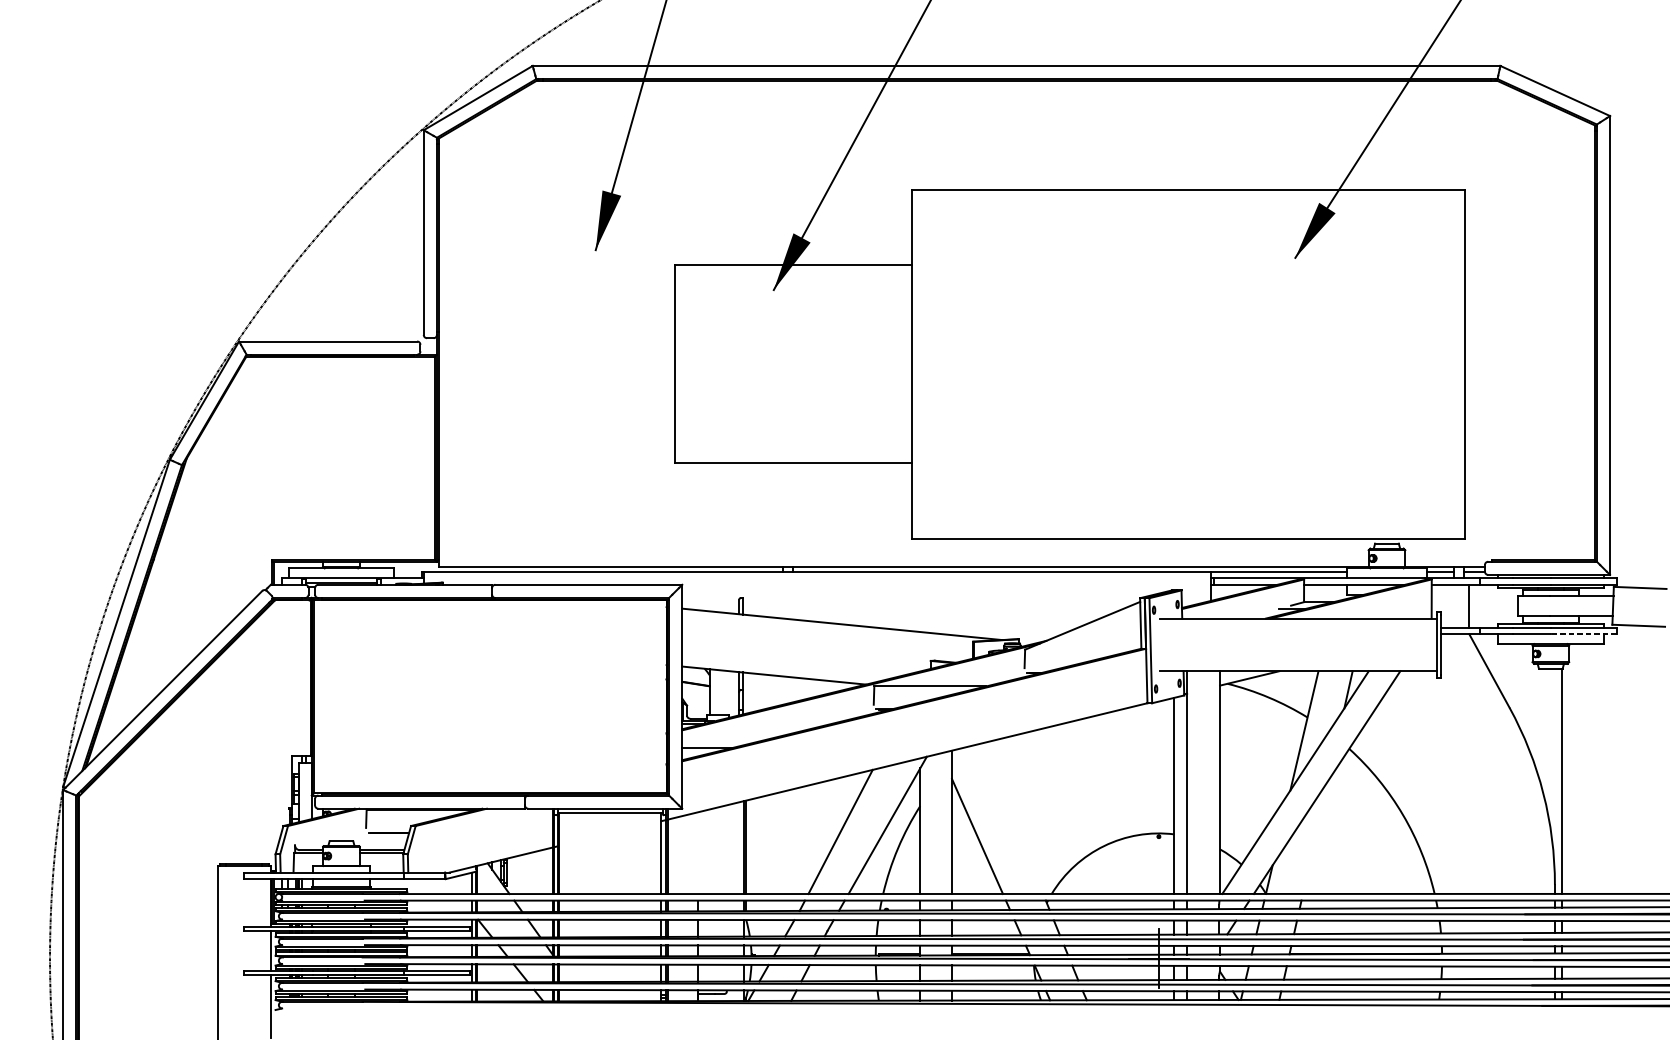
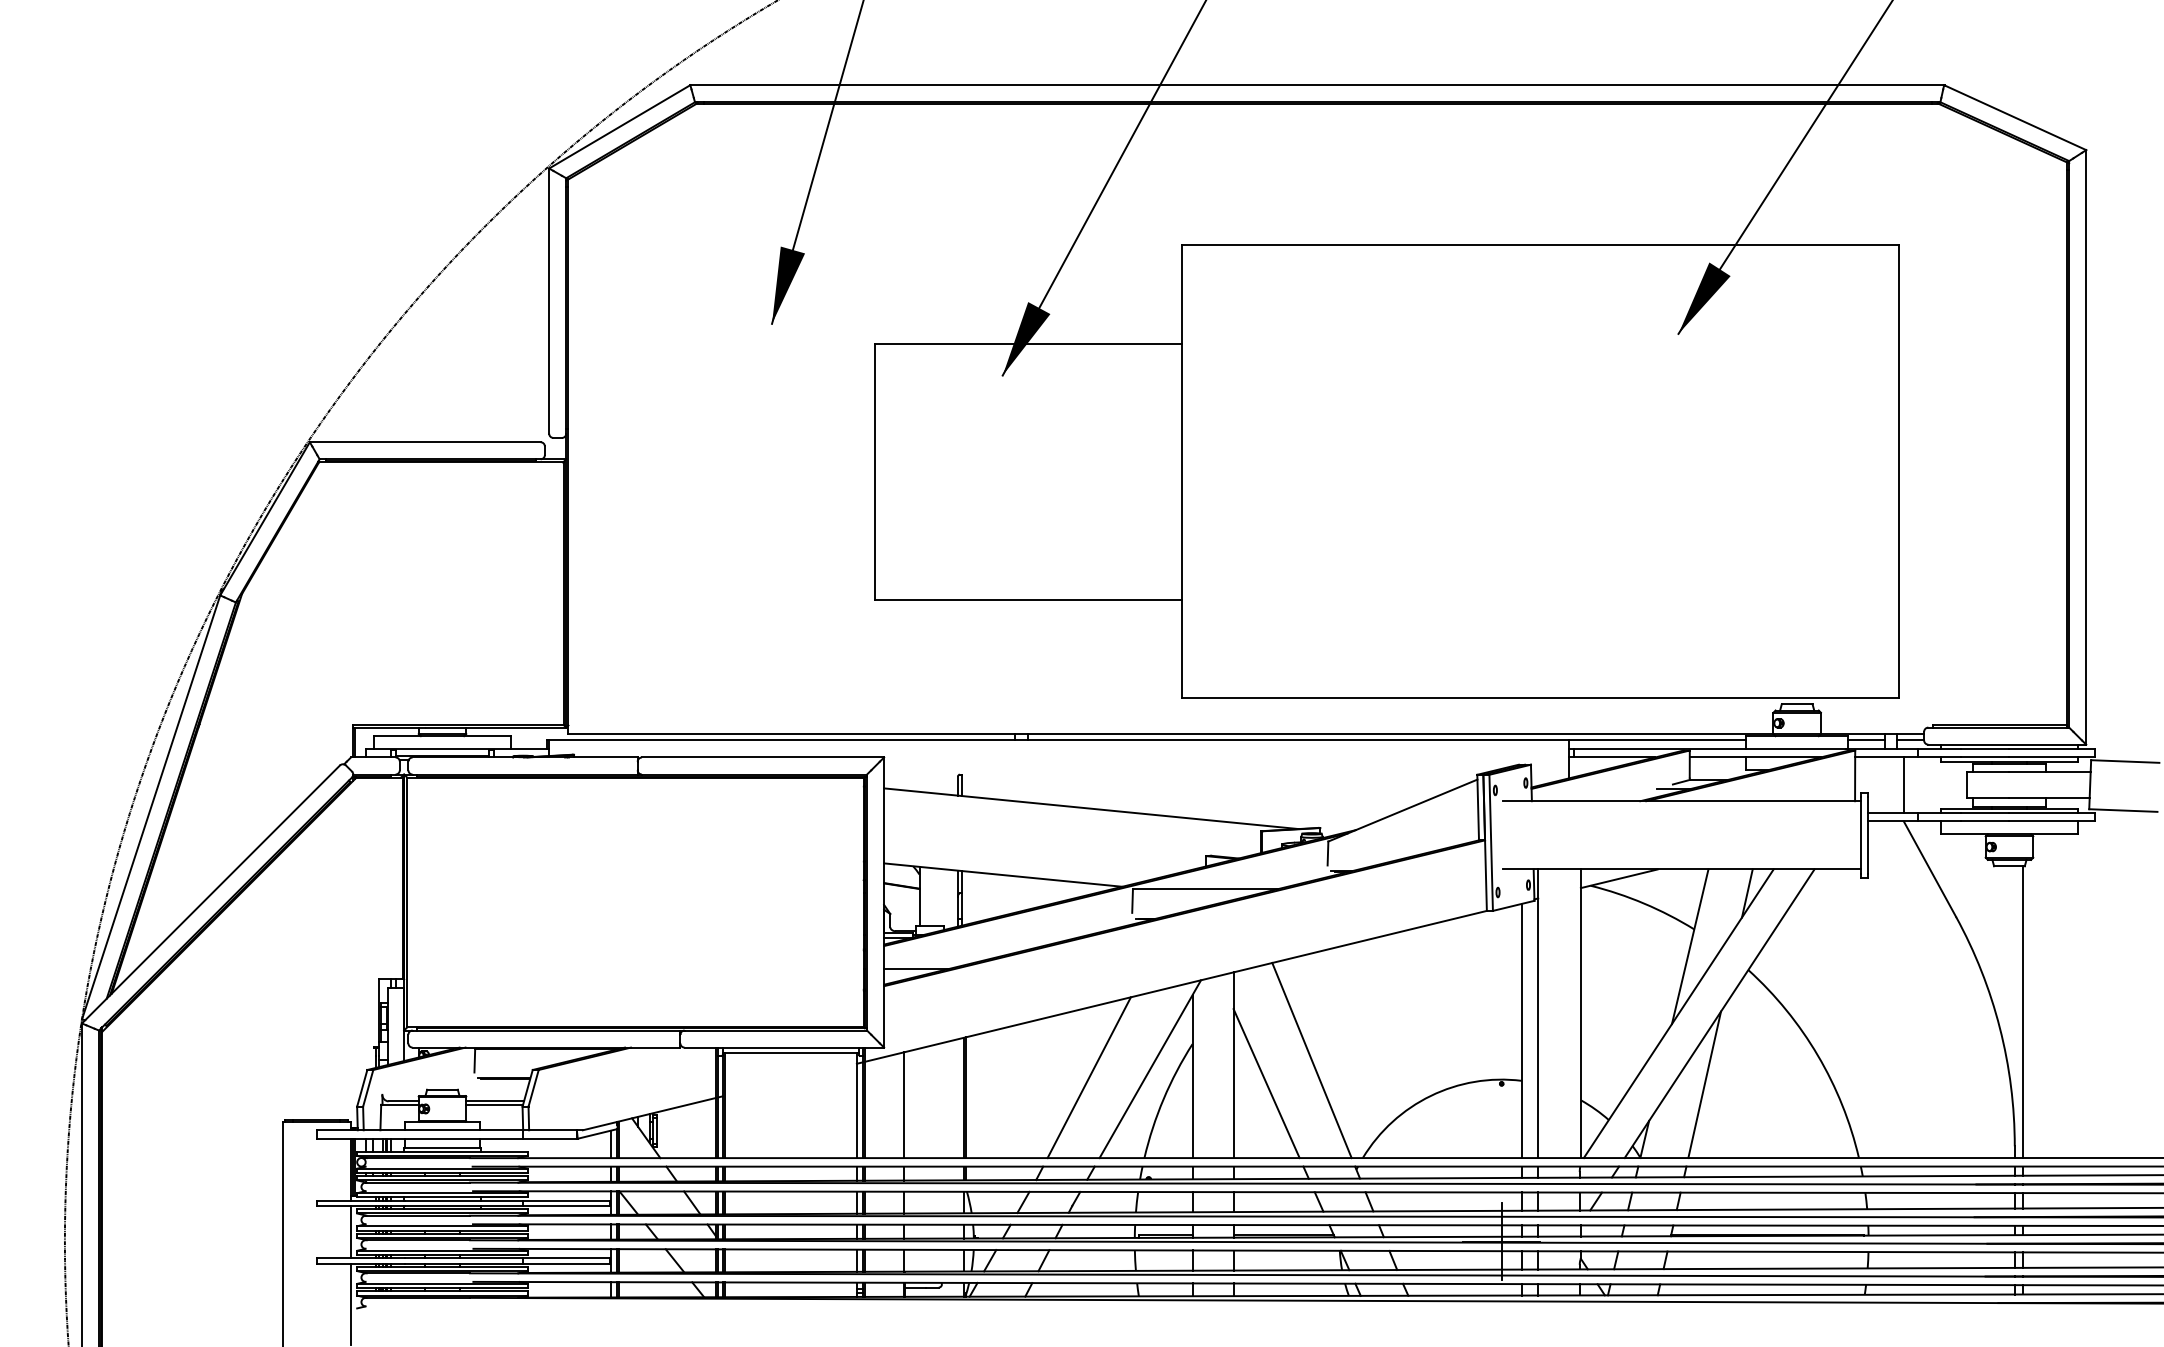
line: (1584, 634) -> (2052, 821), dashed -> solid
line: (1012, 818) -> (1311, 1060), added
line: (1315, 837) -> (1704, 1084), added
line: (698, 853) -> (904, 1105), added

